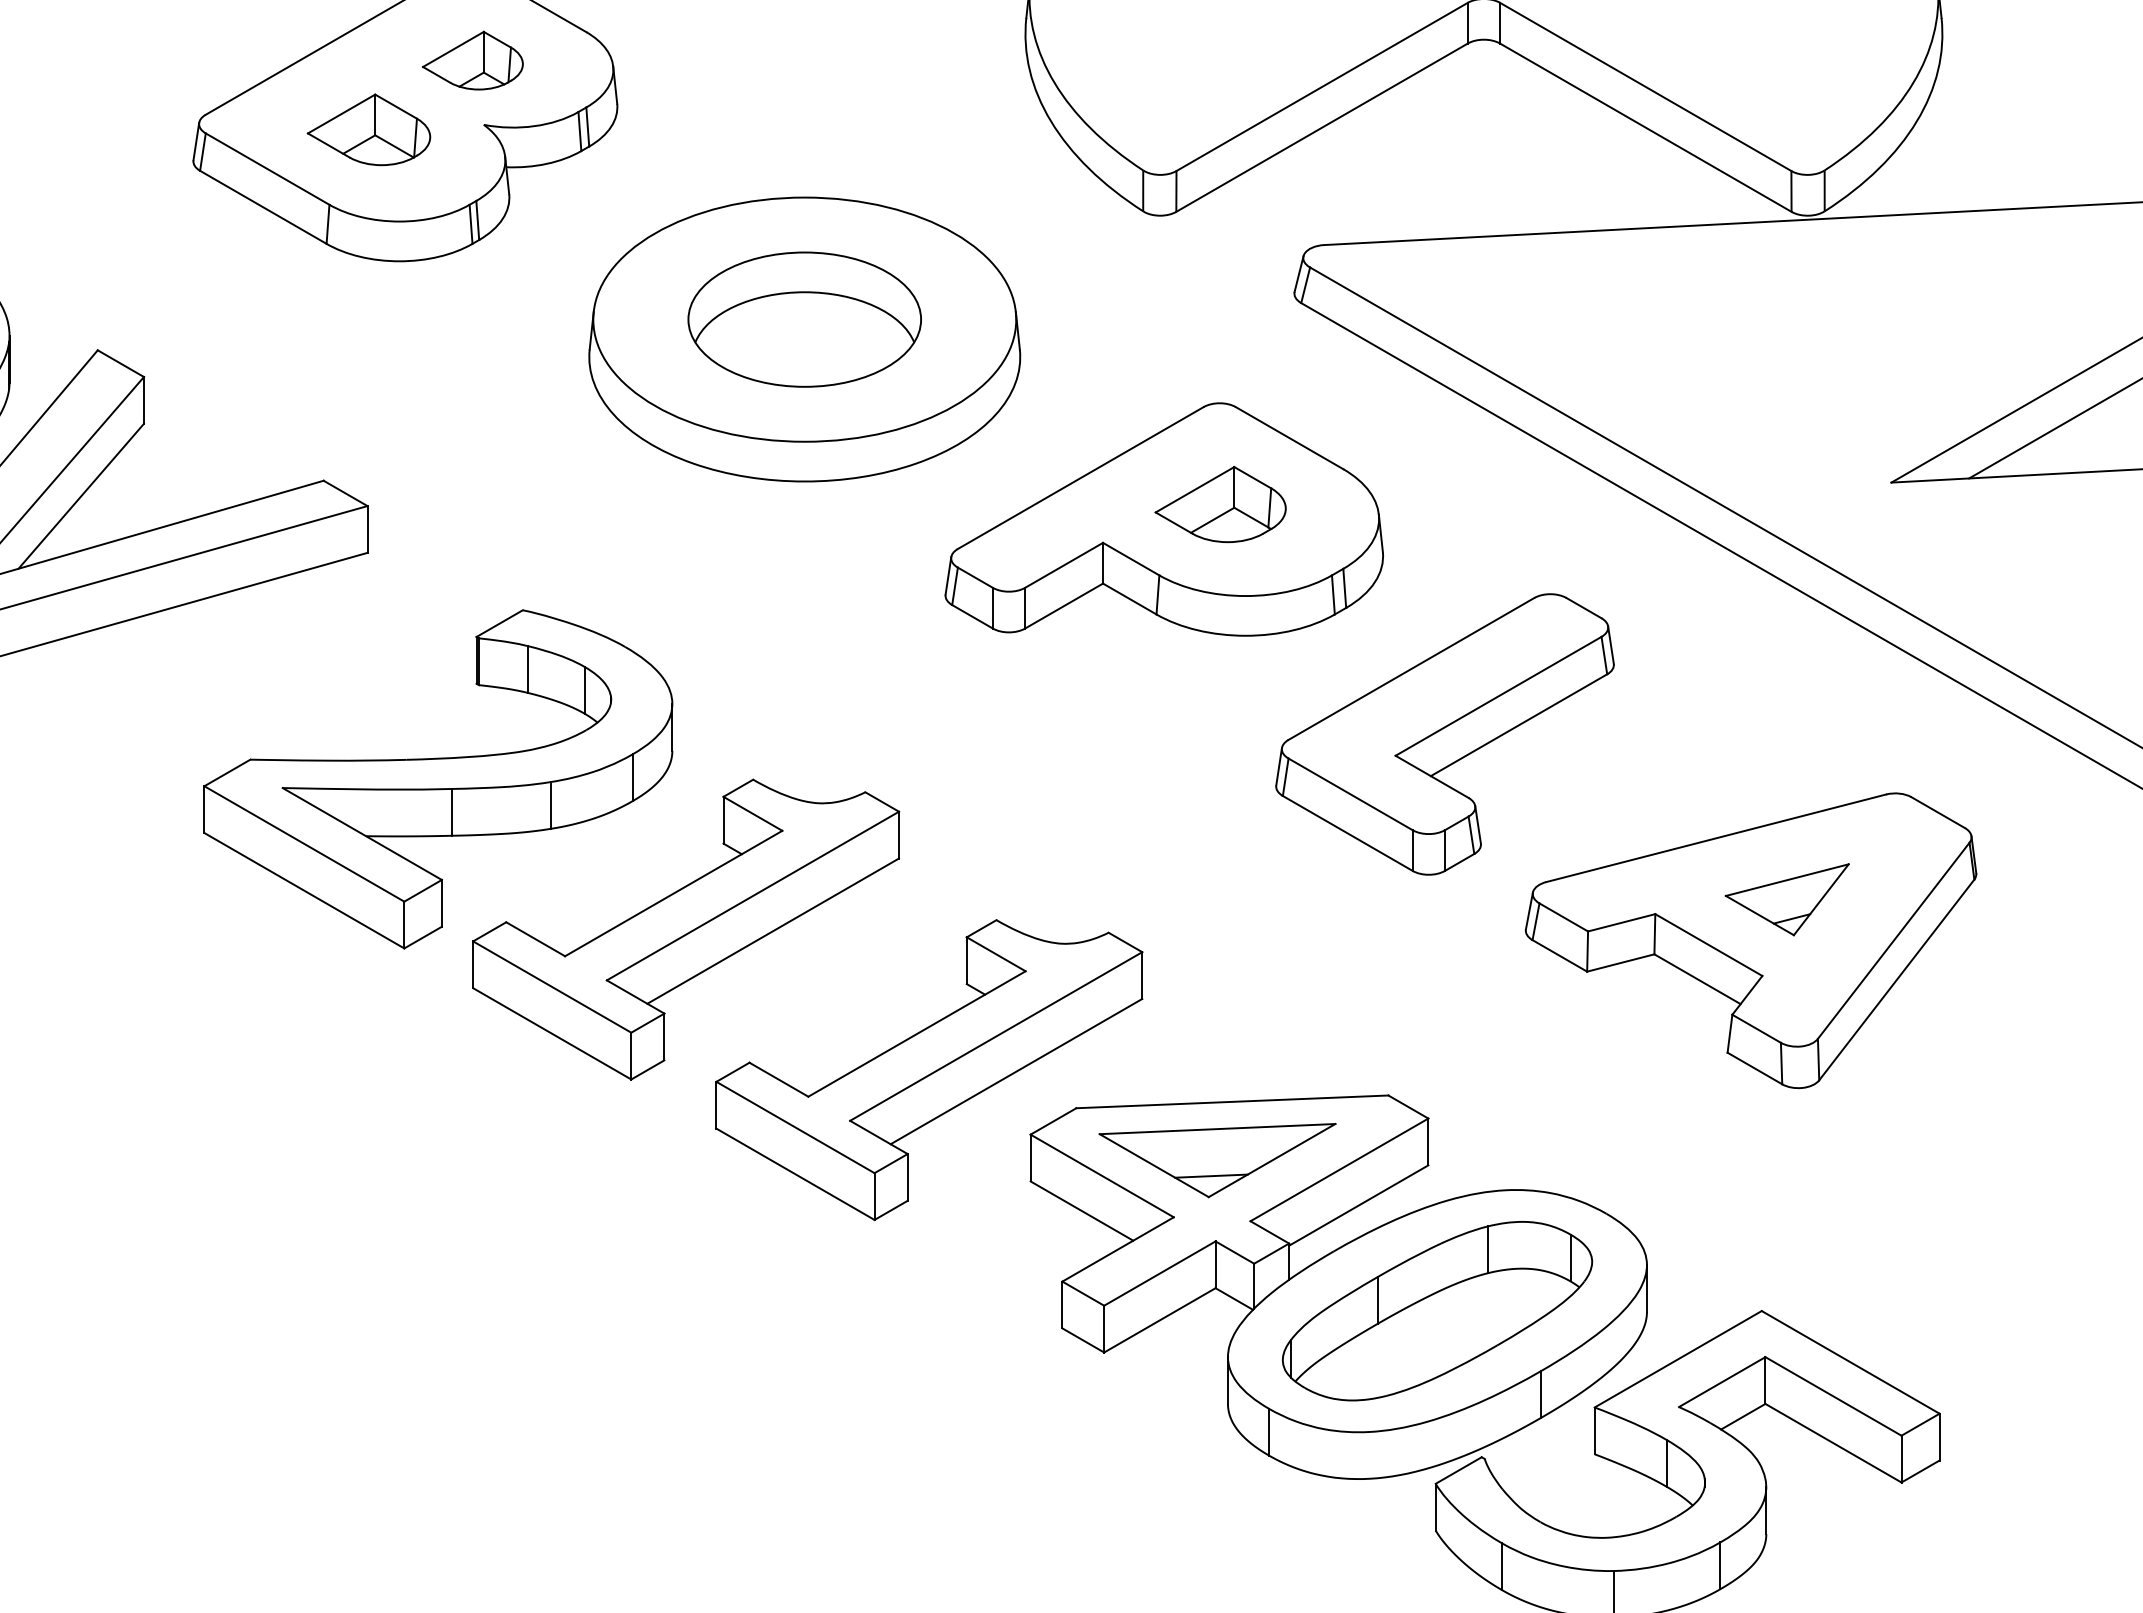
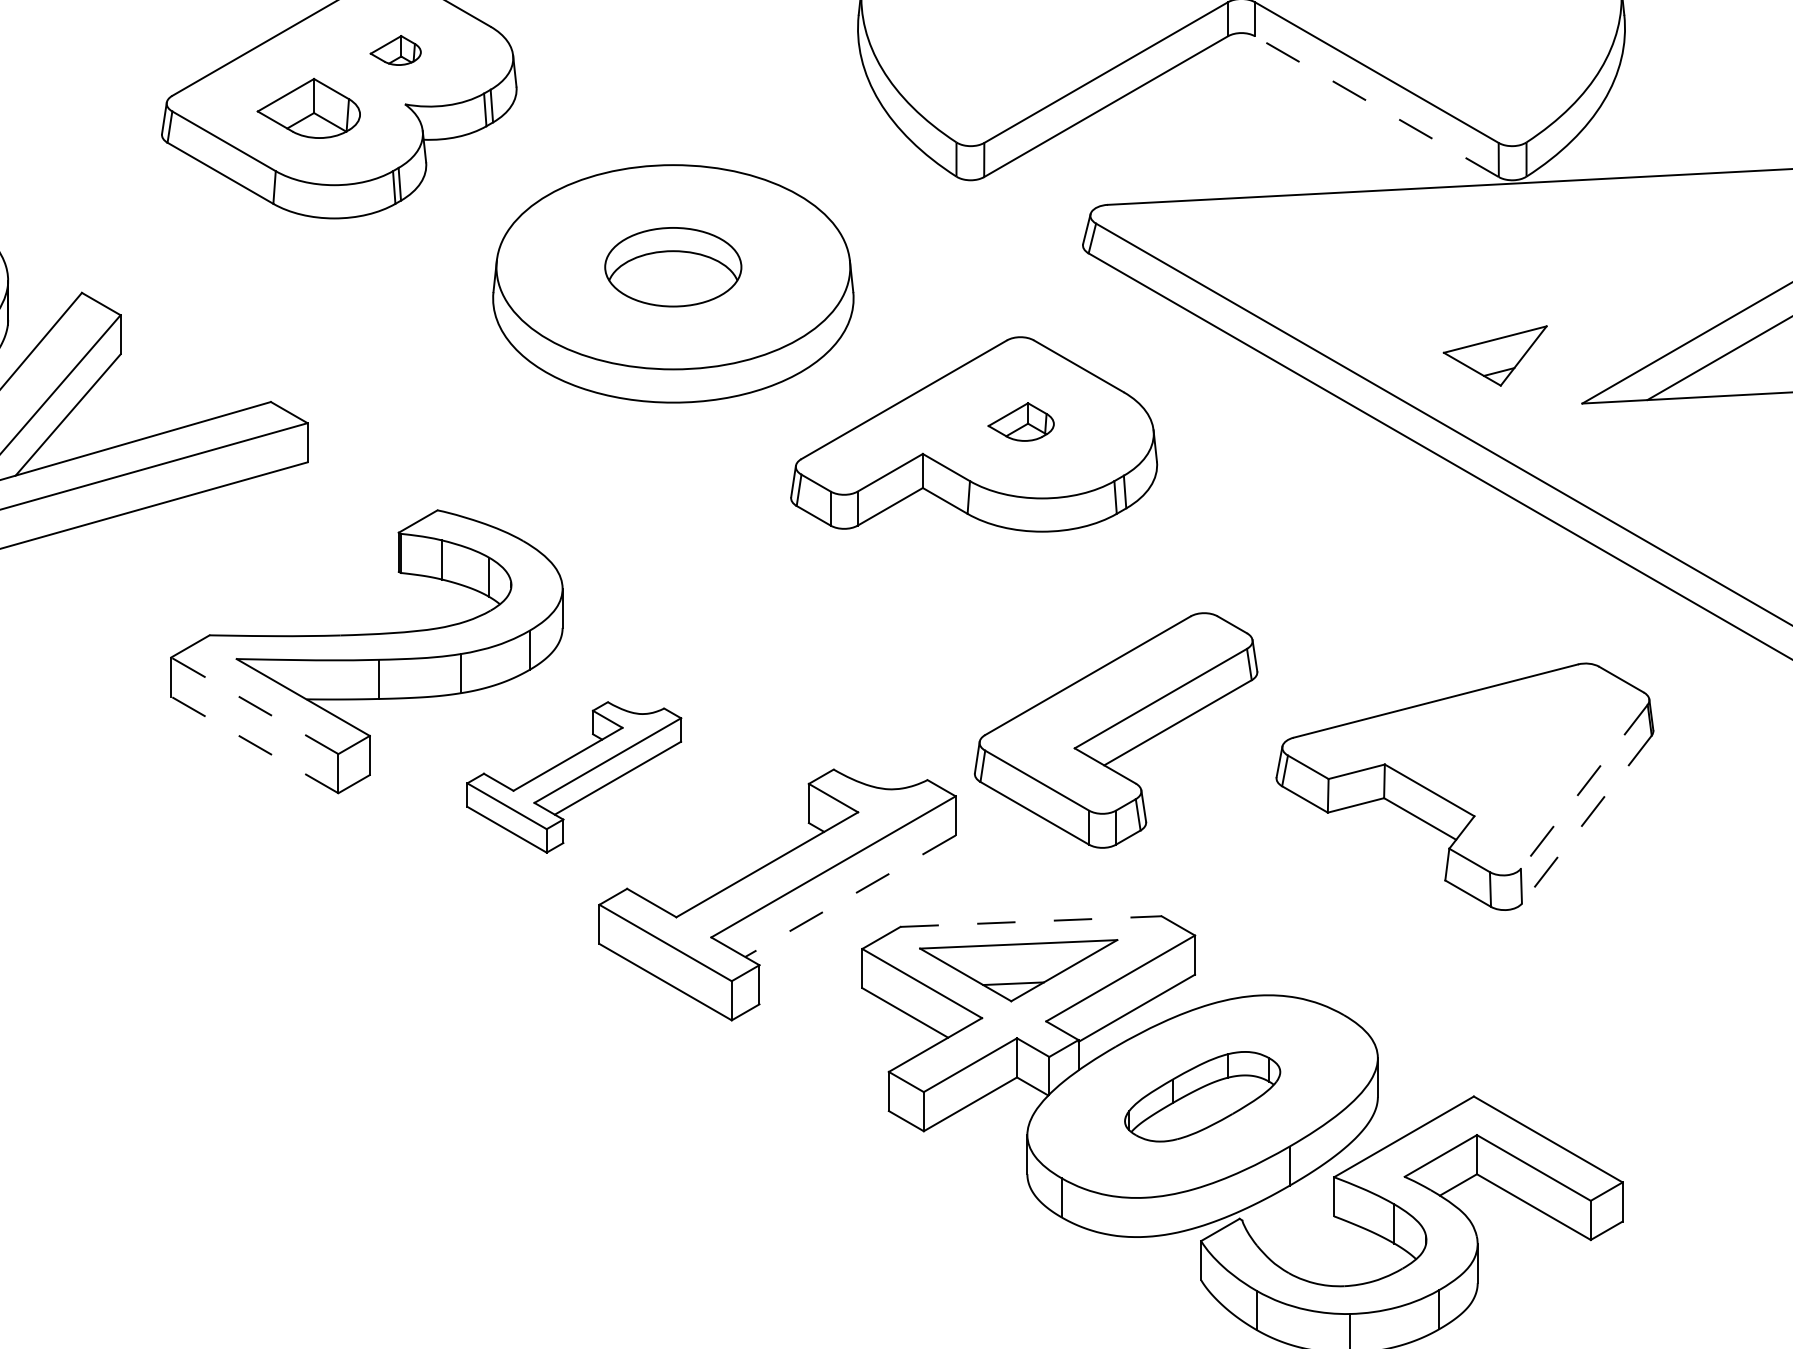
part: (472, 60) -> (395, 50), size x0.6
line: (1645, 127) -> (1376, 106), solid -> dashed
part: (804, 319) -> (673, 267), size x0.7
part: (1220, 504) -> (1021, 421), size x0.6
part: (1444, 734) -> (1115, 730), moved
line: (303, 843) -> (254, 705), solid -> dashed
line: (303, 890) -> (254, 744), solid -> dashed
part: (1786, 899) -> (1494, 355), moved
part: (686, 929) -> (574, 777), size x0.6
line: (1893, 940) -> (1584, 786), solid -> dashed
line: (1896, 979) -> (1586, 819), solid -> dashed
line: (1016, 1071) -> (850, 896), solid -> dashed
line: (1232, 1101) -> (1031, 921), solid -> dashed
part: (1437, 1311) -> (1202, 1096), size x0.6

